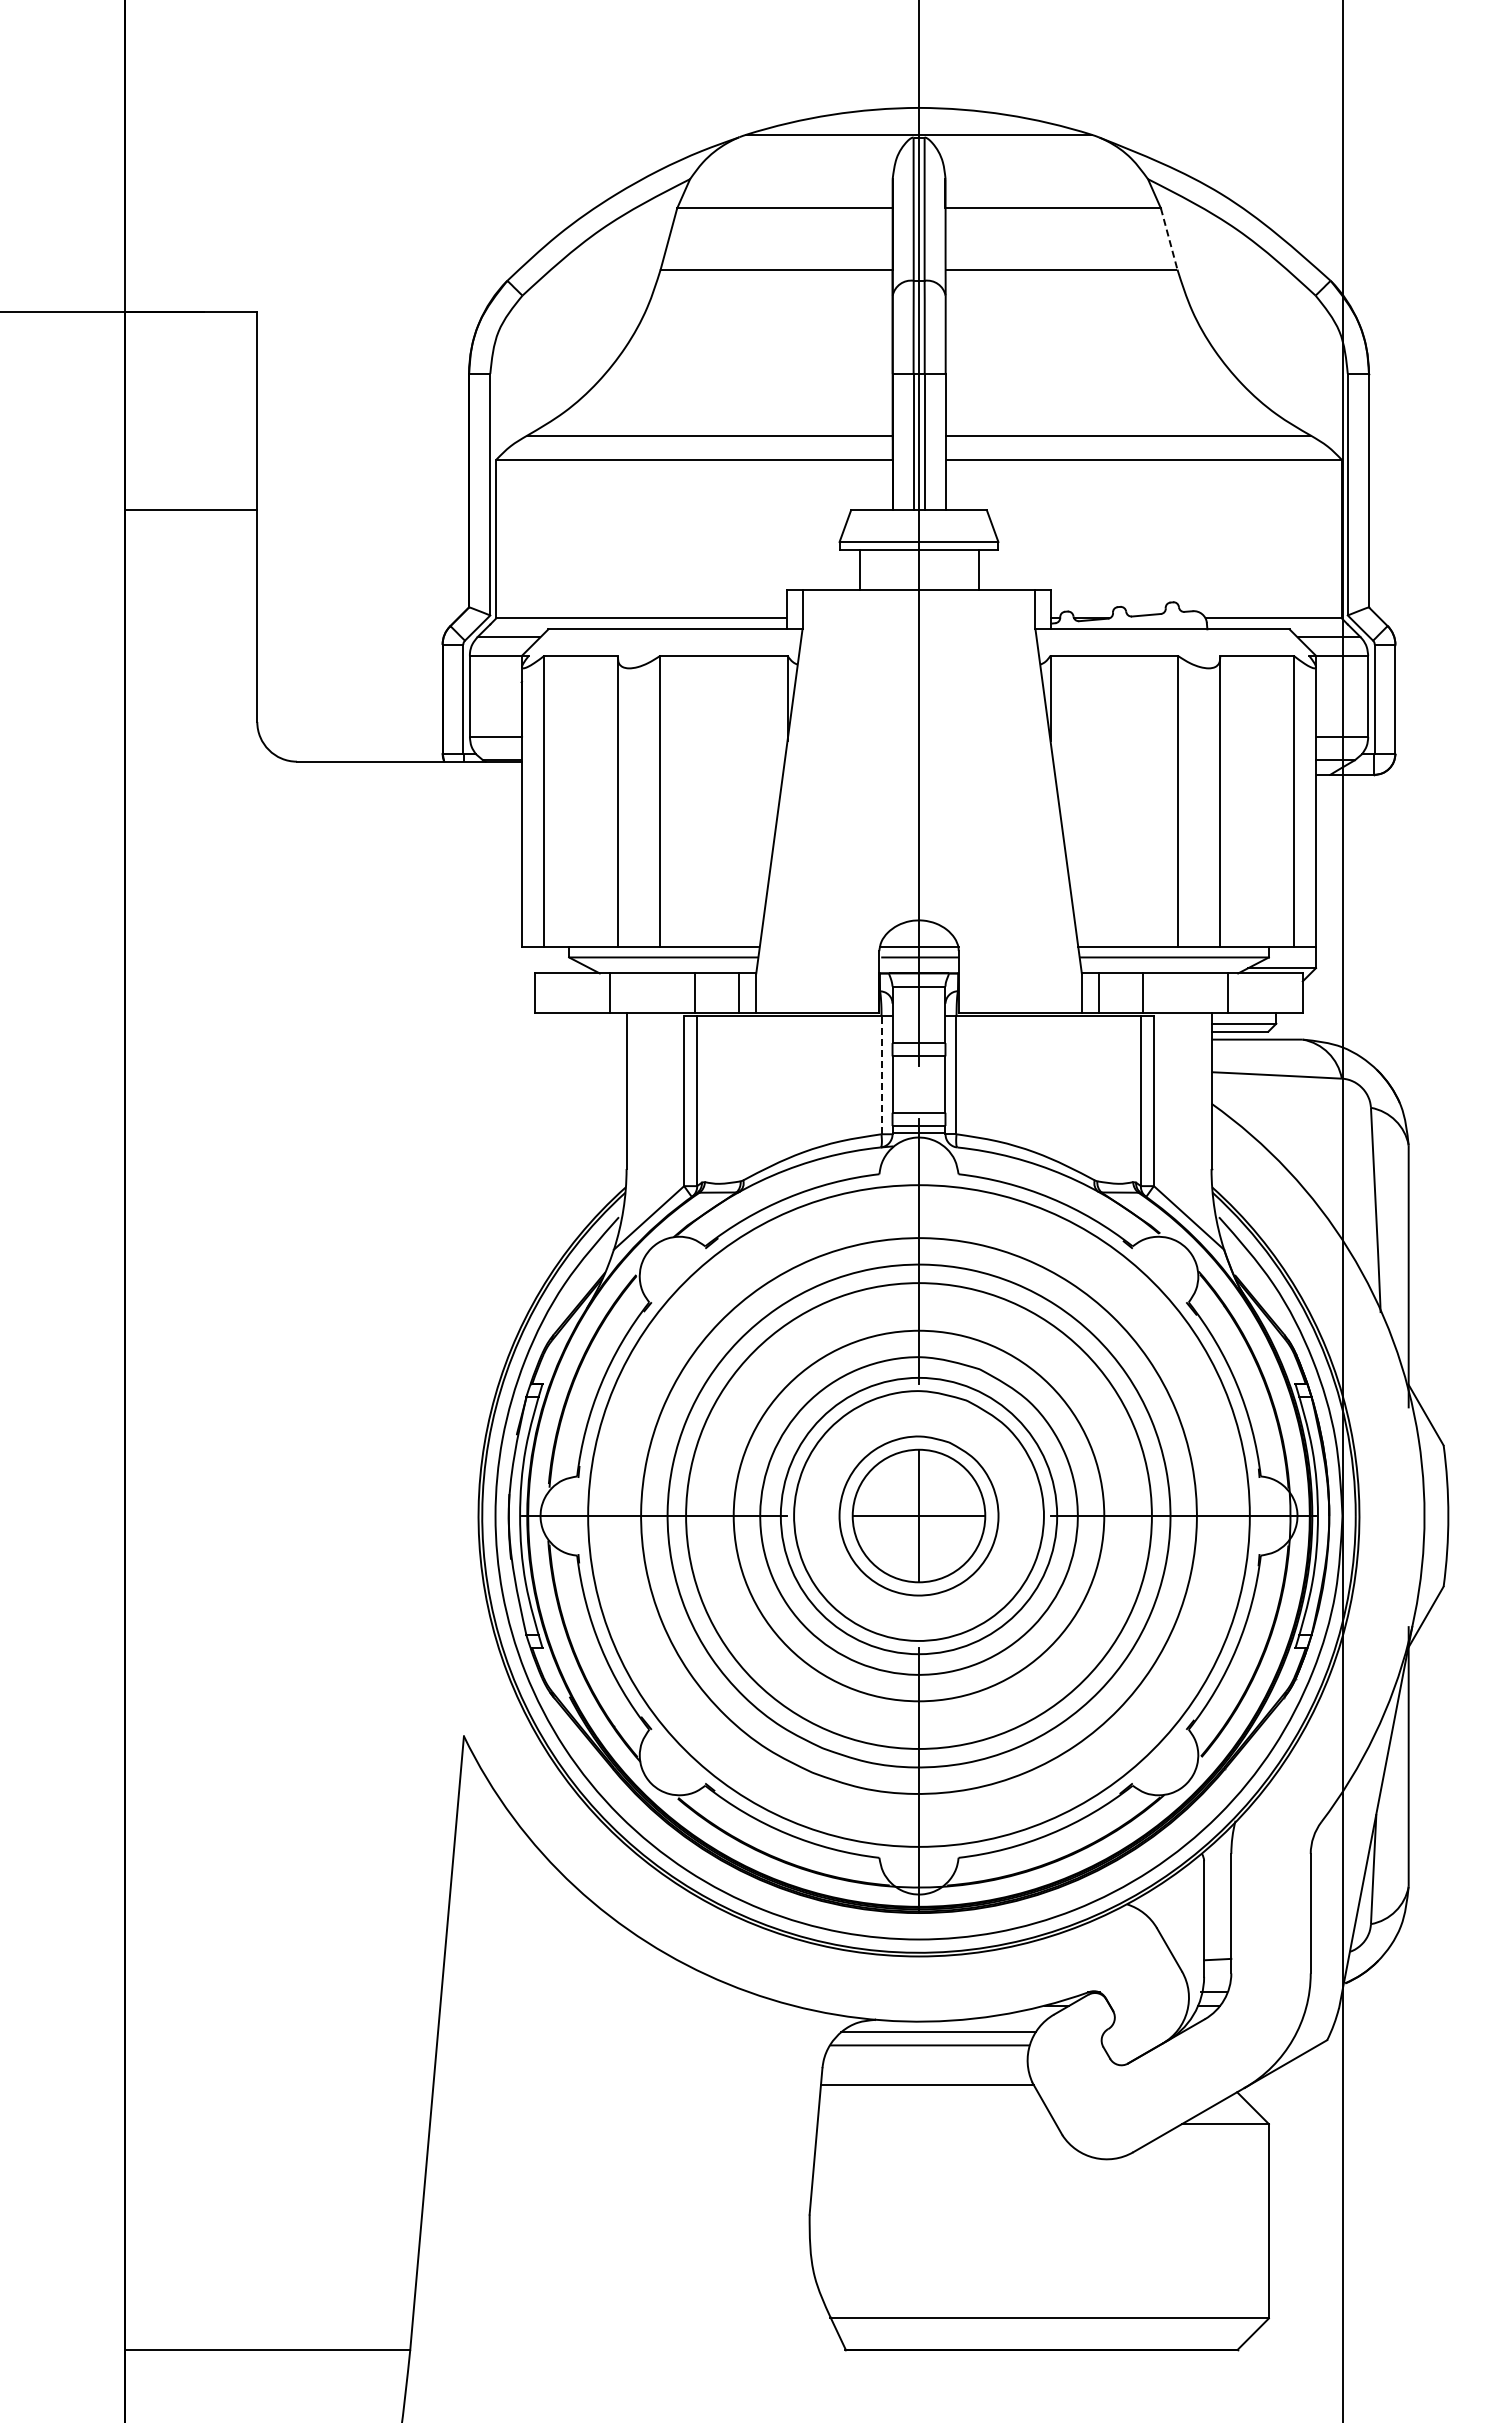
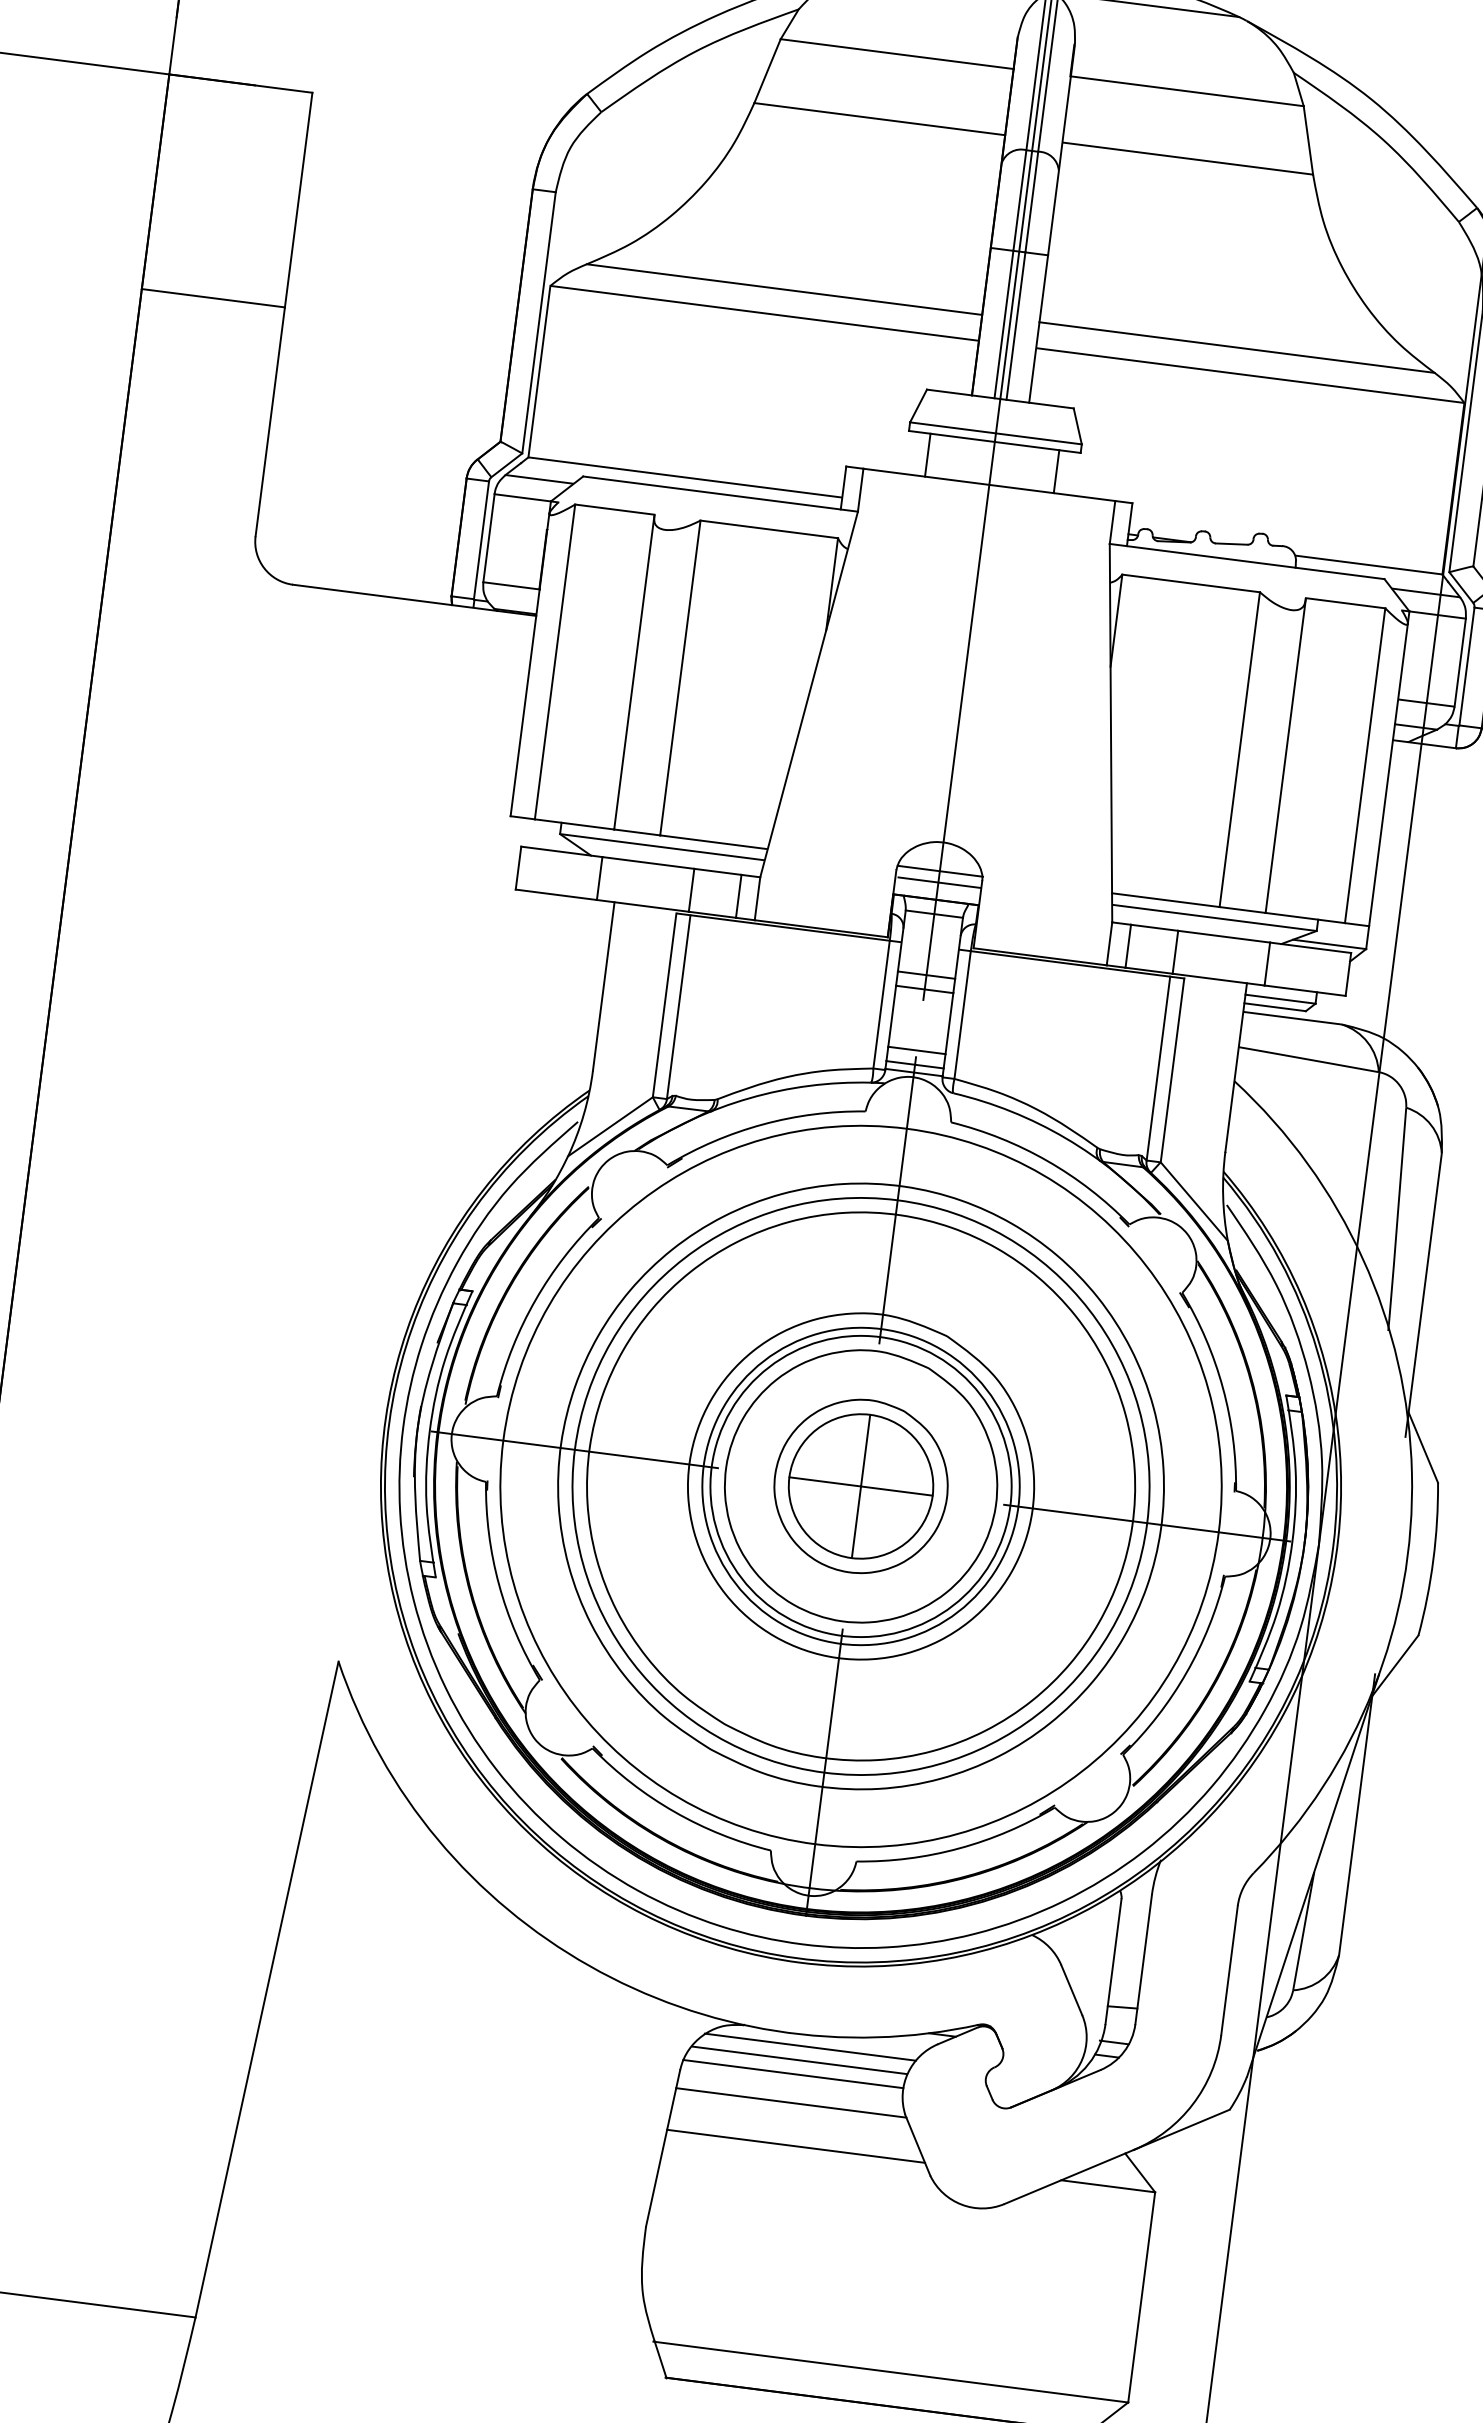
line: (1169, 238) -> (1308, 139), dashed -> solid
line: (881, 1074) -> (881, 1003), dashed -> solid
circle: (918, 1515) -> (860, 1485), size x0.62
circle: (918, 1515) -> (860, 1485), size x1.43
line: (925, 2058) -> (792, 2073), added
line: (936, 2124) -> (795, 2146), added

